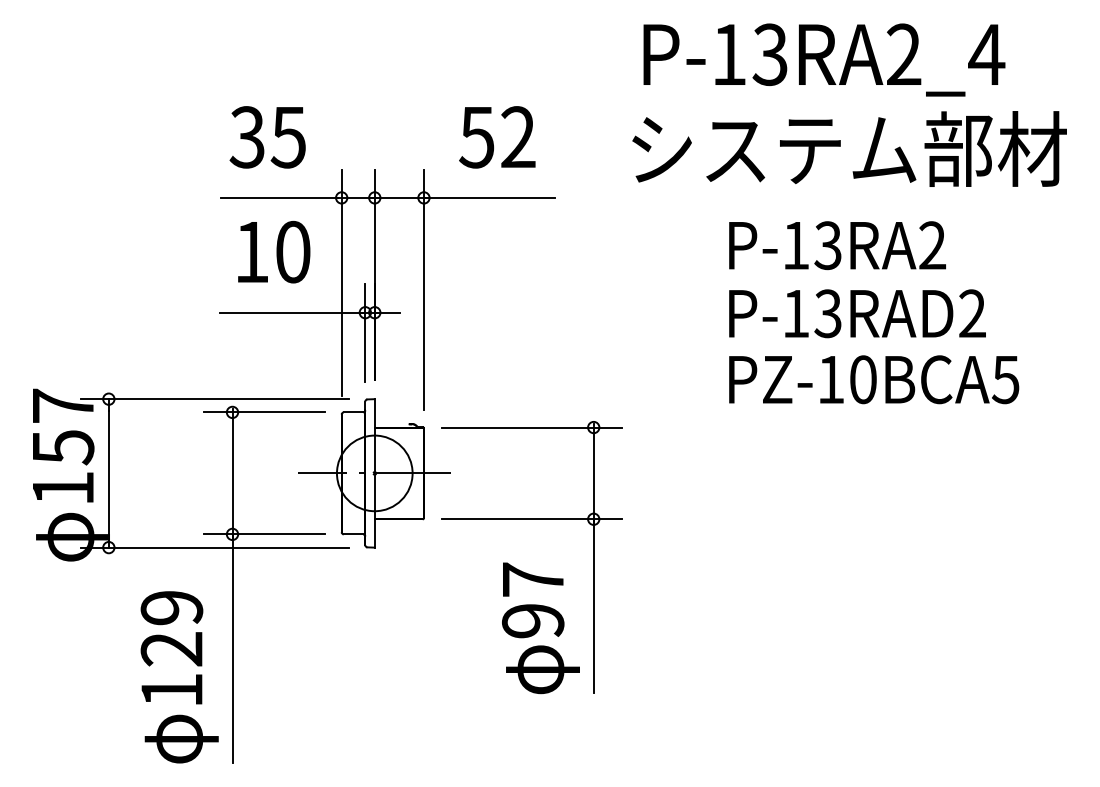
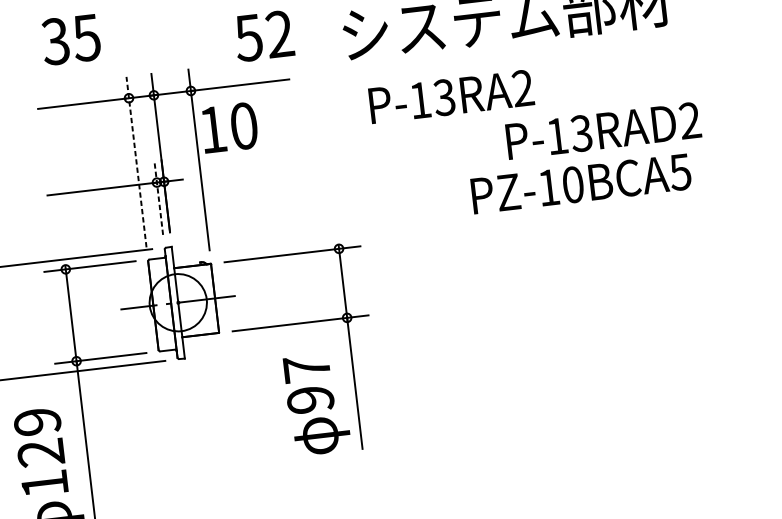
text: (267, 137) -> (70, 39), moved
text: (497, 137) -> (264, 36), moved
text: (837, 245) -> (451, 96), moved
text: (274, 252) -> (230, 128), moved
line: (341, 282) -> (136, 161), solid -> dashed
text: (857, 313) -> (603, 130), moved
line: (365, 333) -> (158, 198), solid -> dashed
text: (874, 379) -> (581, 183), moved

